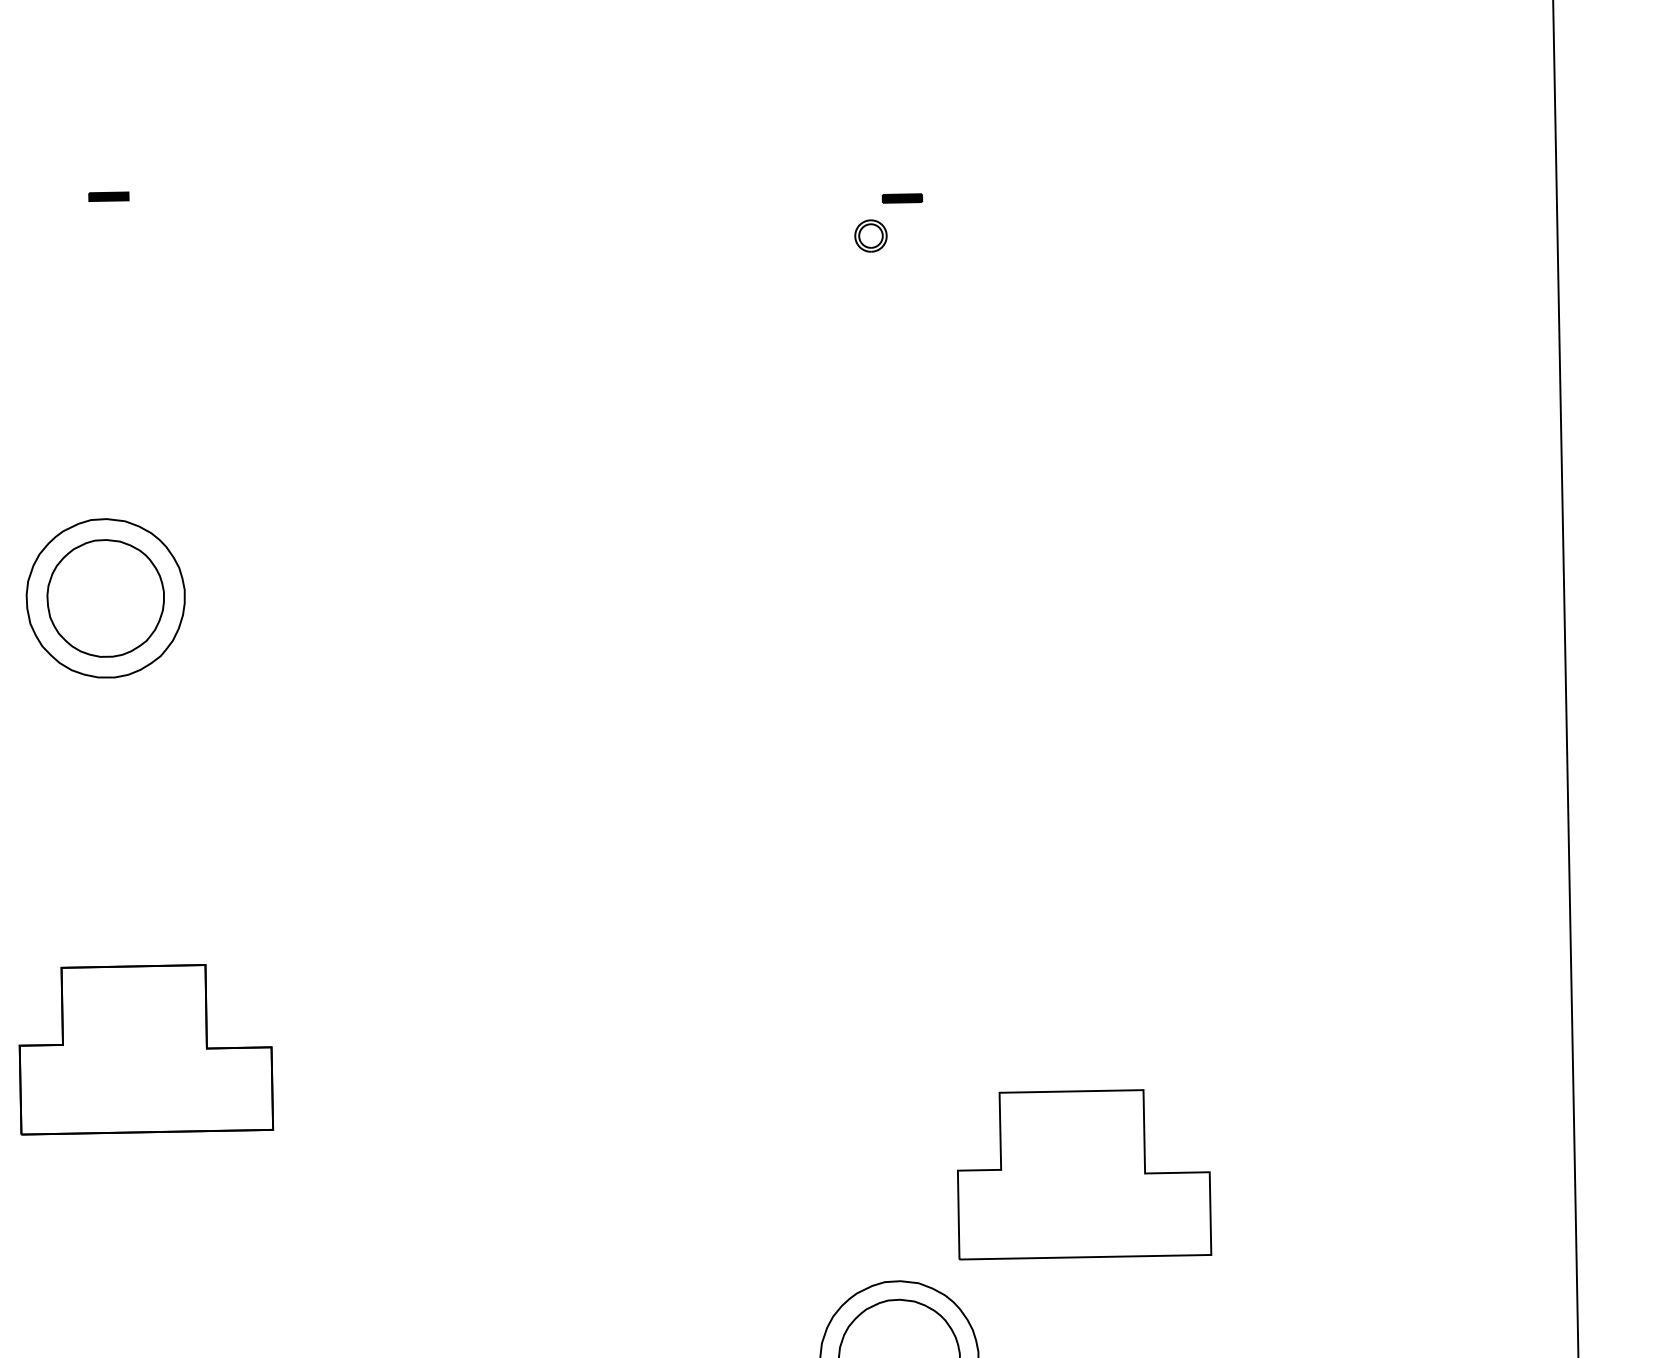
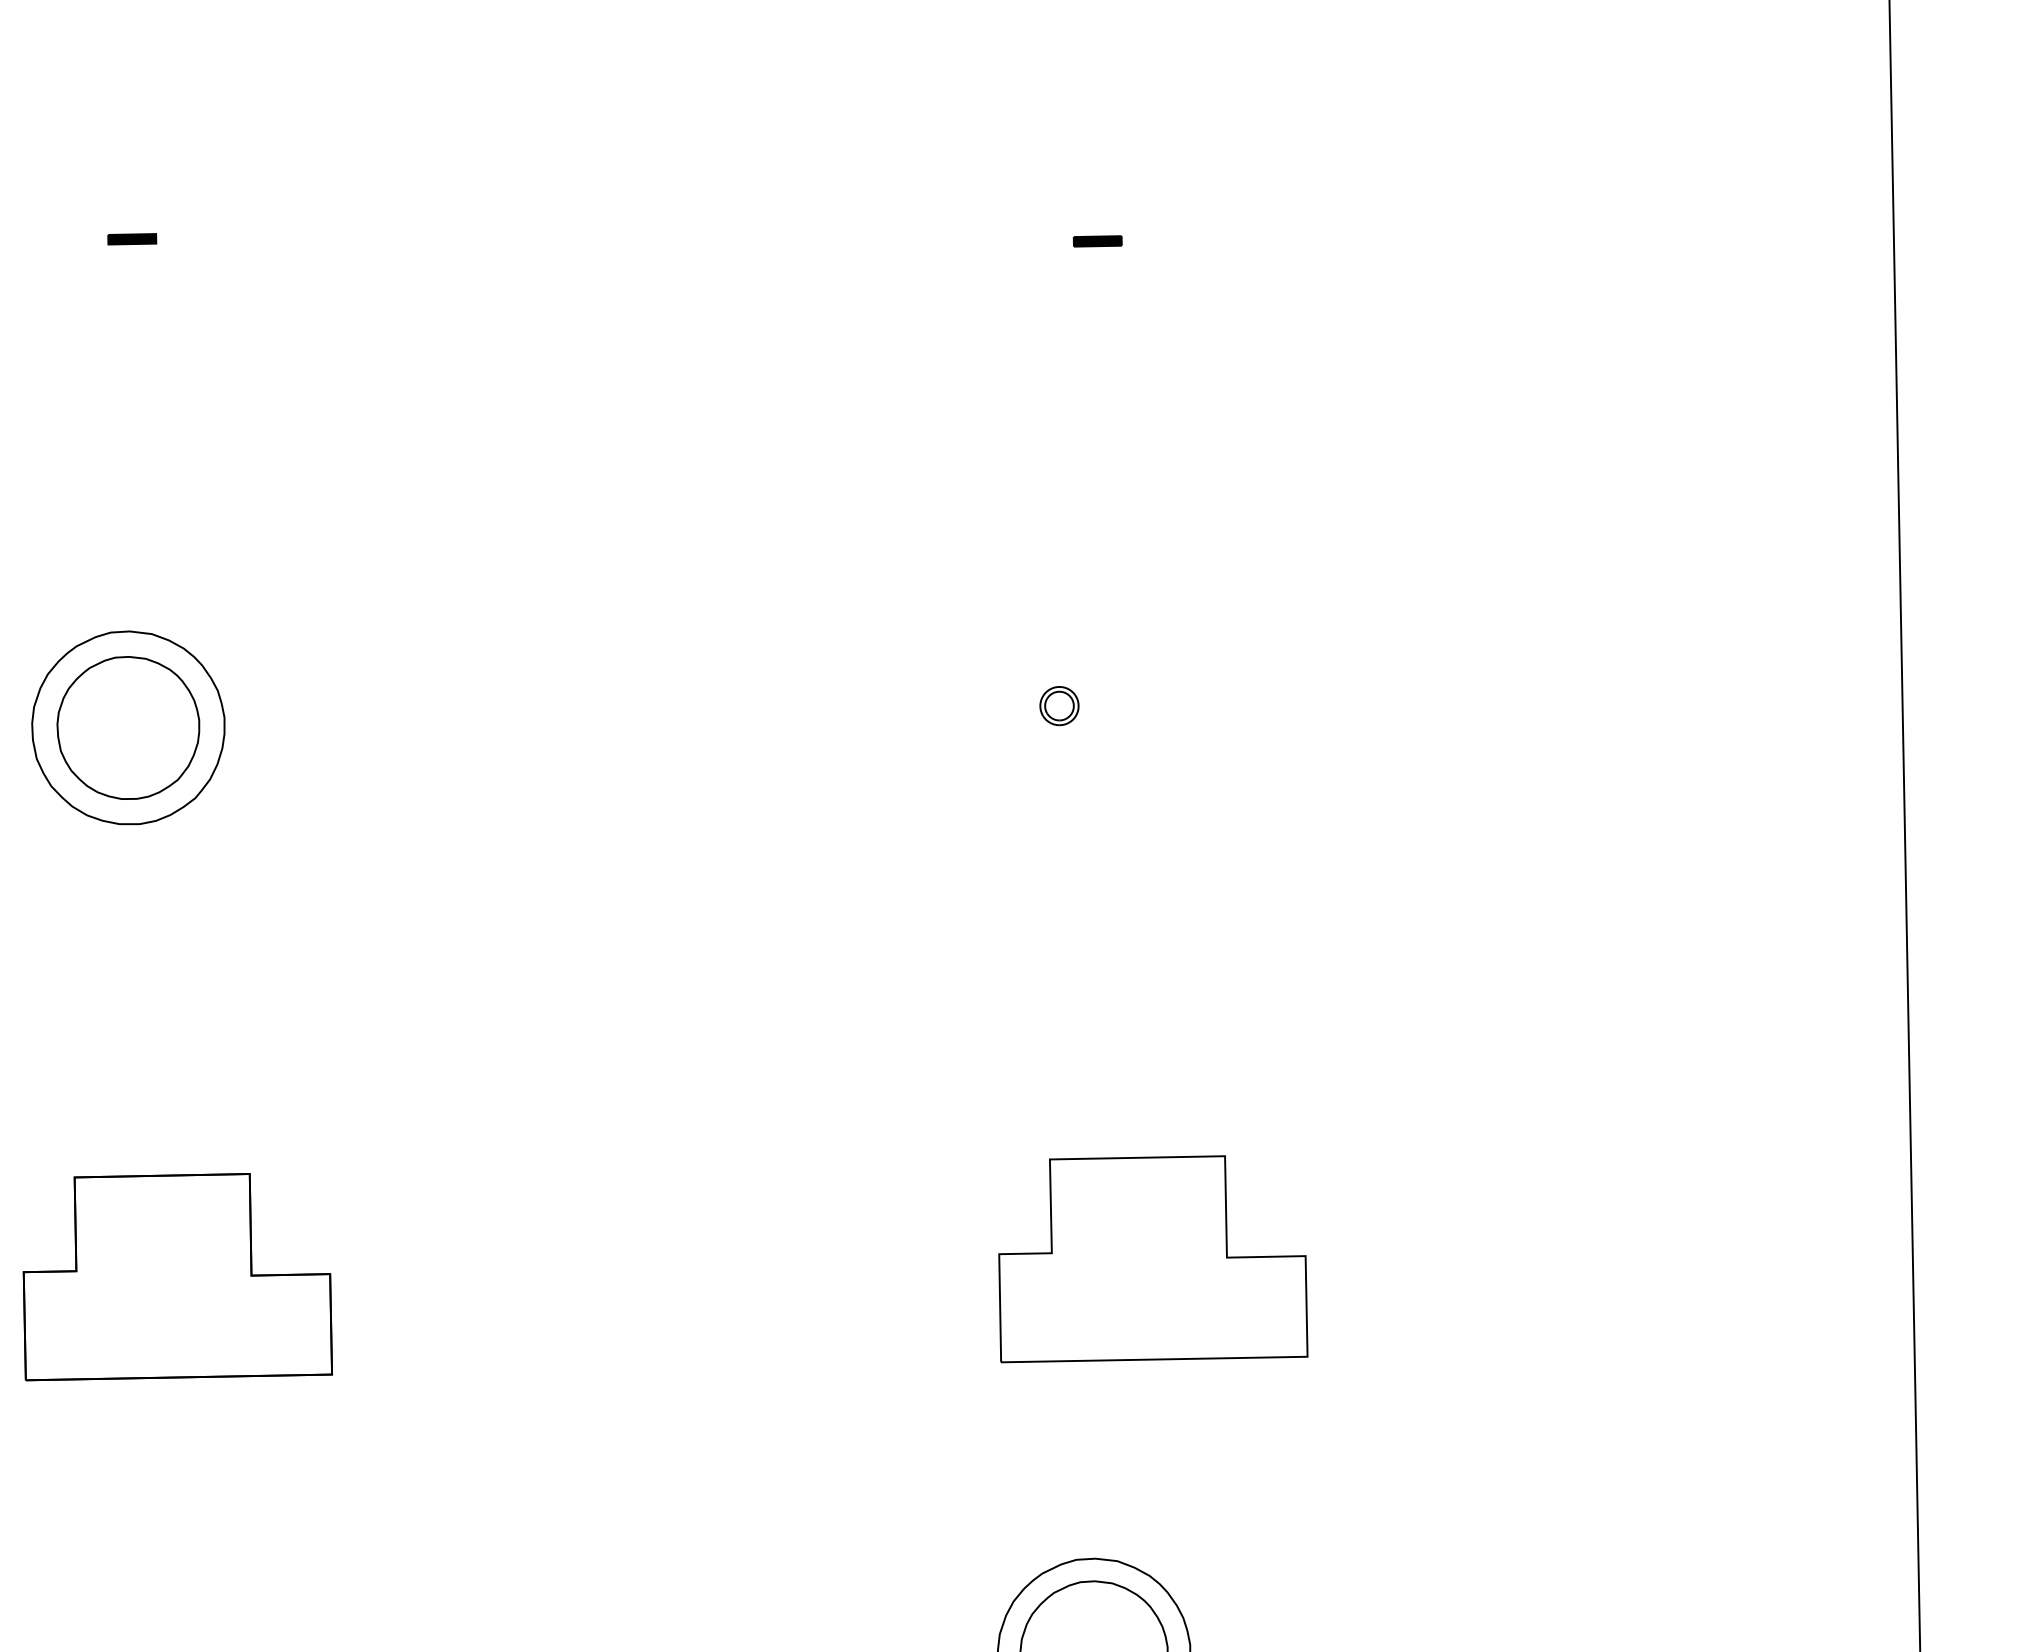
part: (871, 236) -> (1059, 706), moved
part: (1084, 1175) -> (1153, 1259), moved

